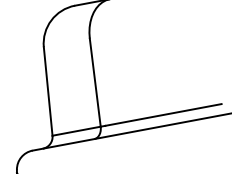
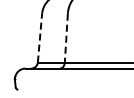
line: (95, 83) -> (66, 38), solid -> dashed
line: (48, 90) -> (40, 37), solid -> dashed

